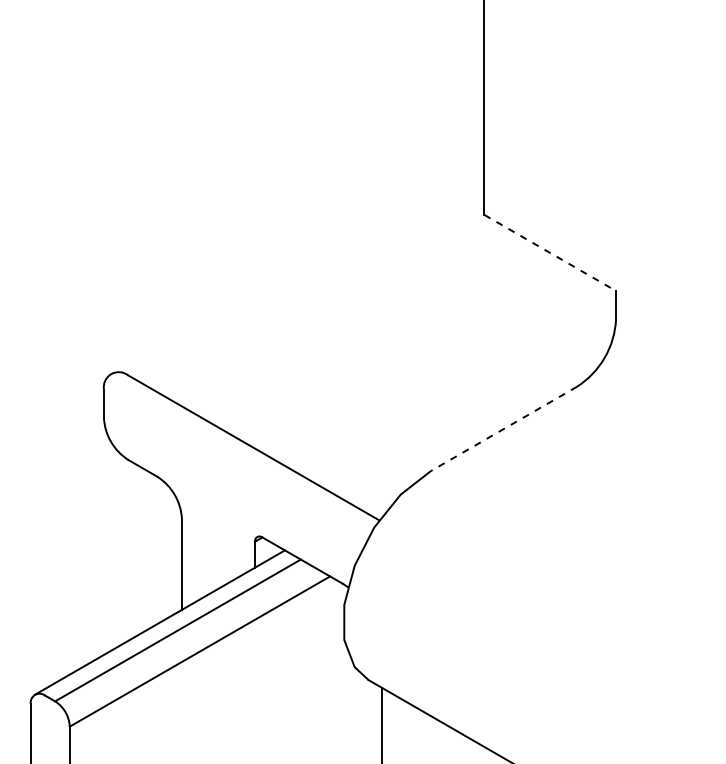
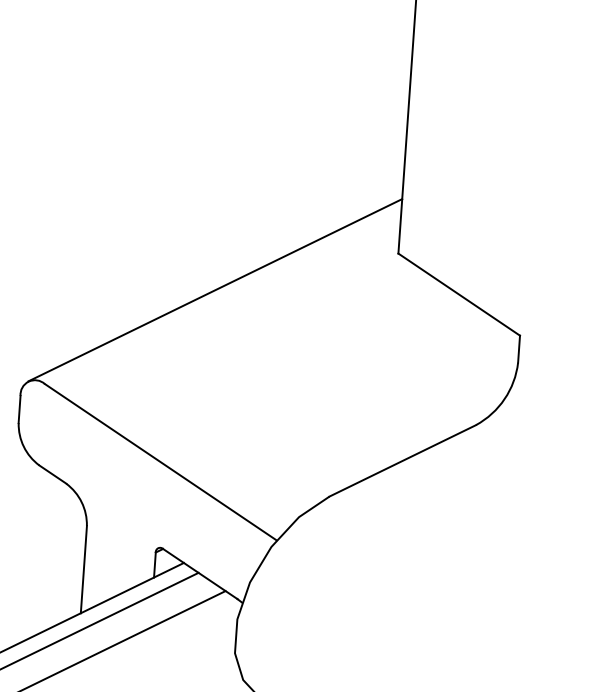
line: (550, 253) -> (459, 295), dashed -> solid
line: (297, 265) -> (215, 289), added
line: (503, 429) -> (402, 461), dashed -> solid

